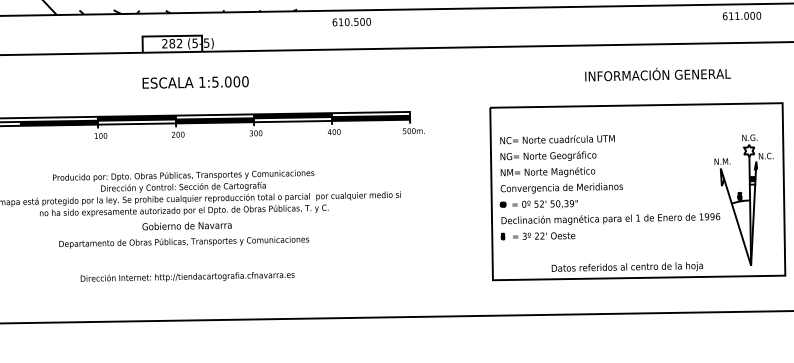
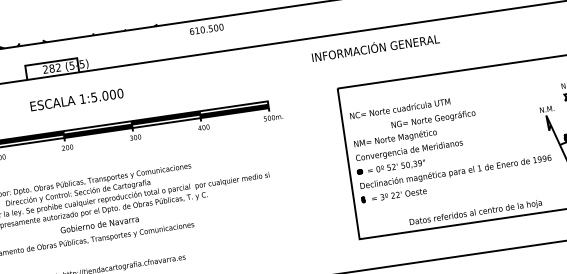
text: (657, 74) -> (375, 47), moved
text: (548, 155) -> (433, 118), moved
text: (186, 226) -> (99, 225), moved

